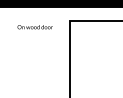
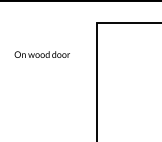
text: (34, 27) -> (41, 55), moved

